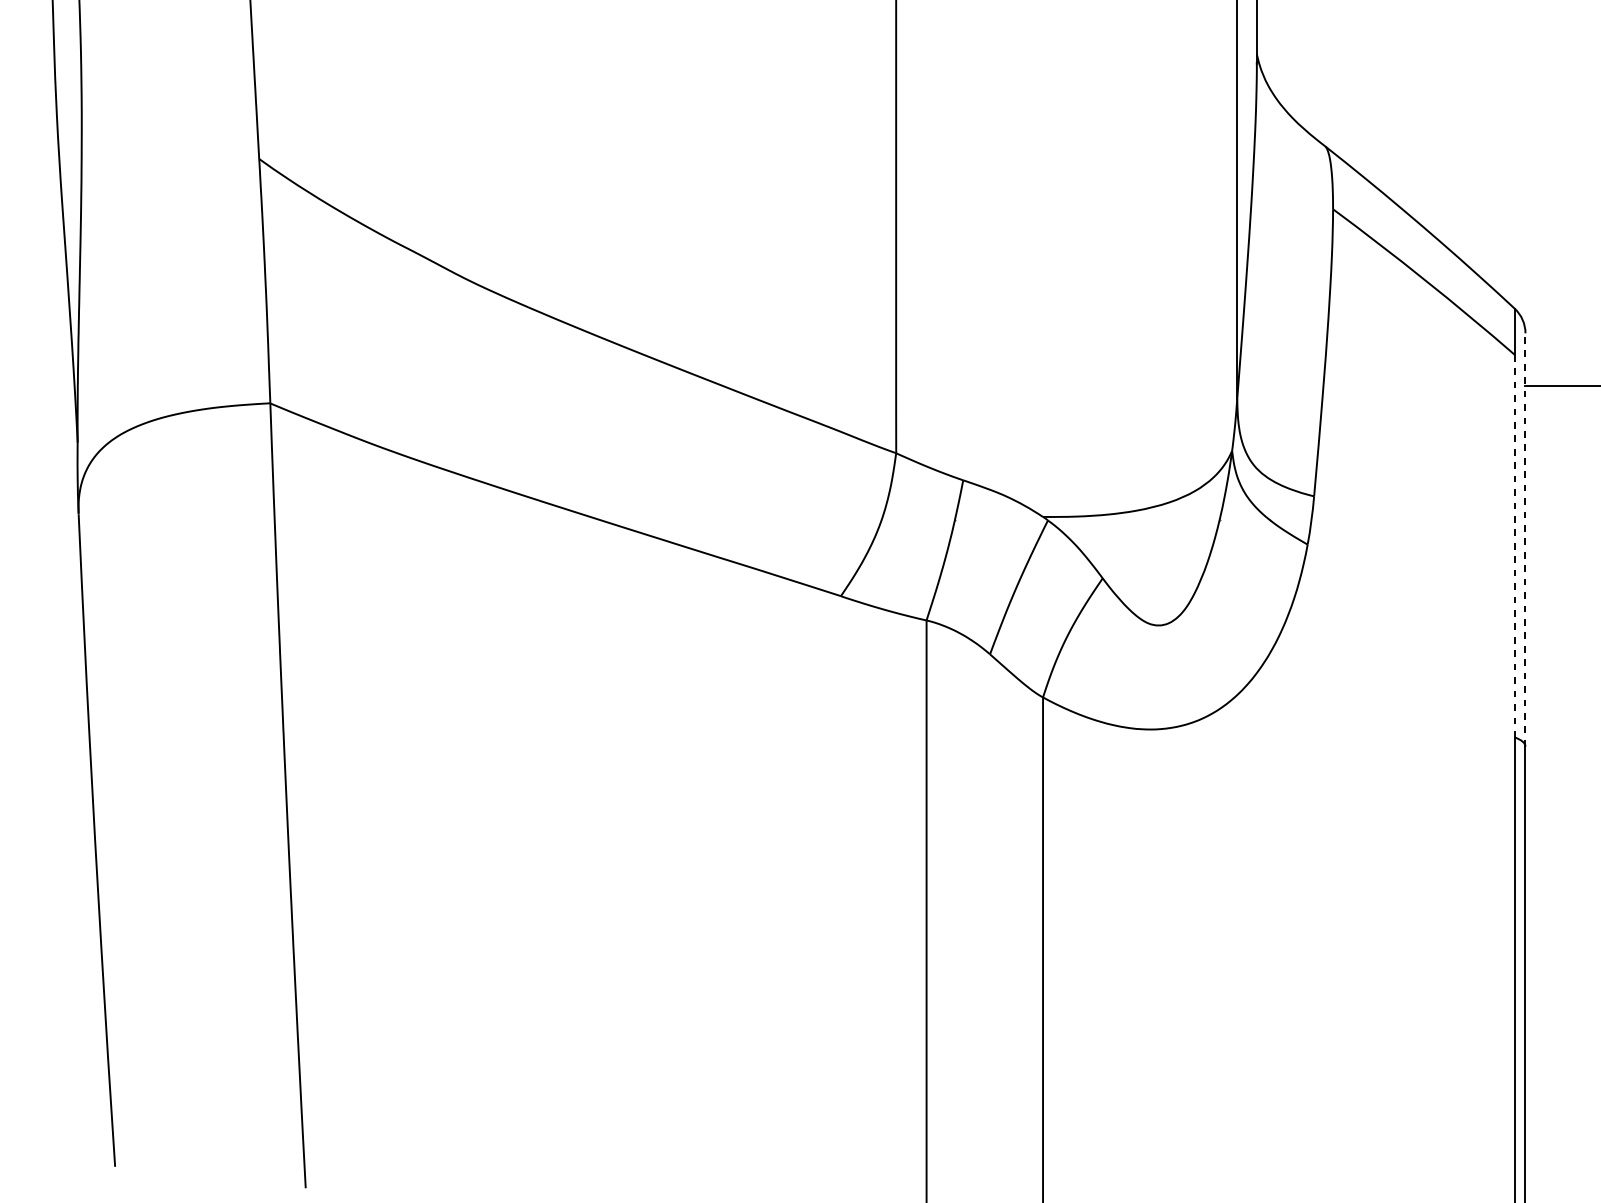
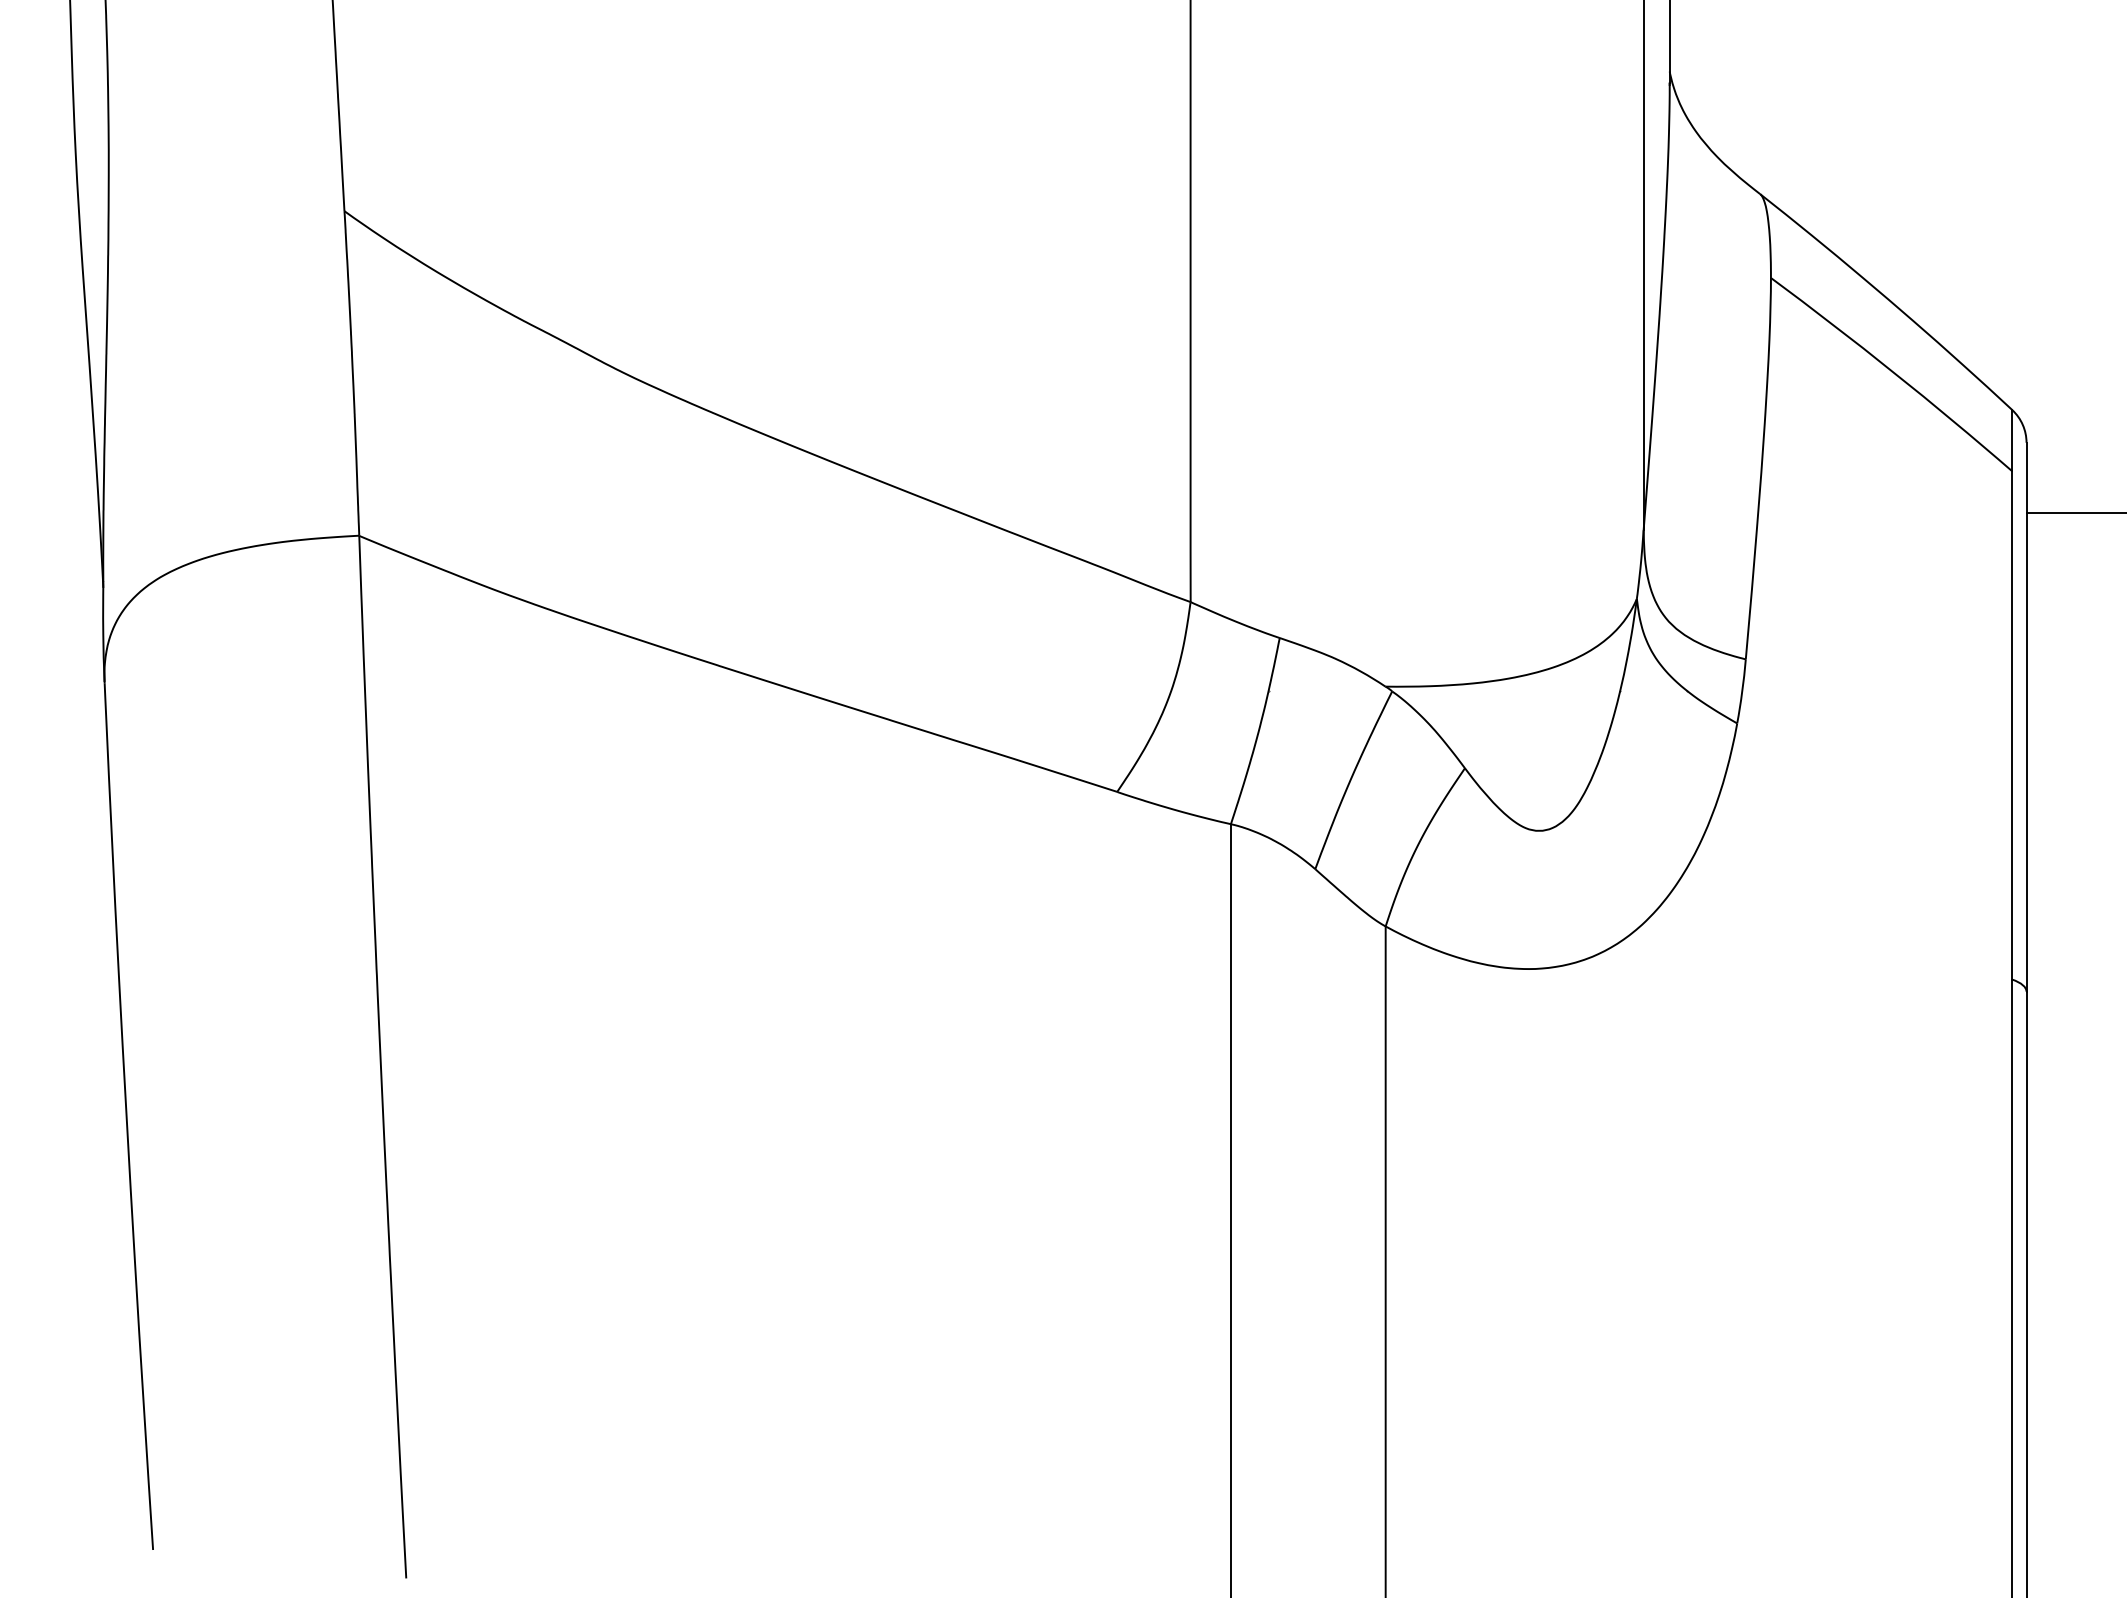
line: (1525, 539) -> (2026, 716), dashed -> solid
line: (1514, 546) -> (2012, 725), dashed -> solid

